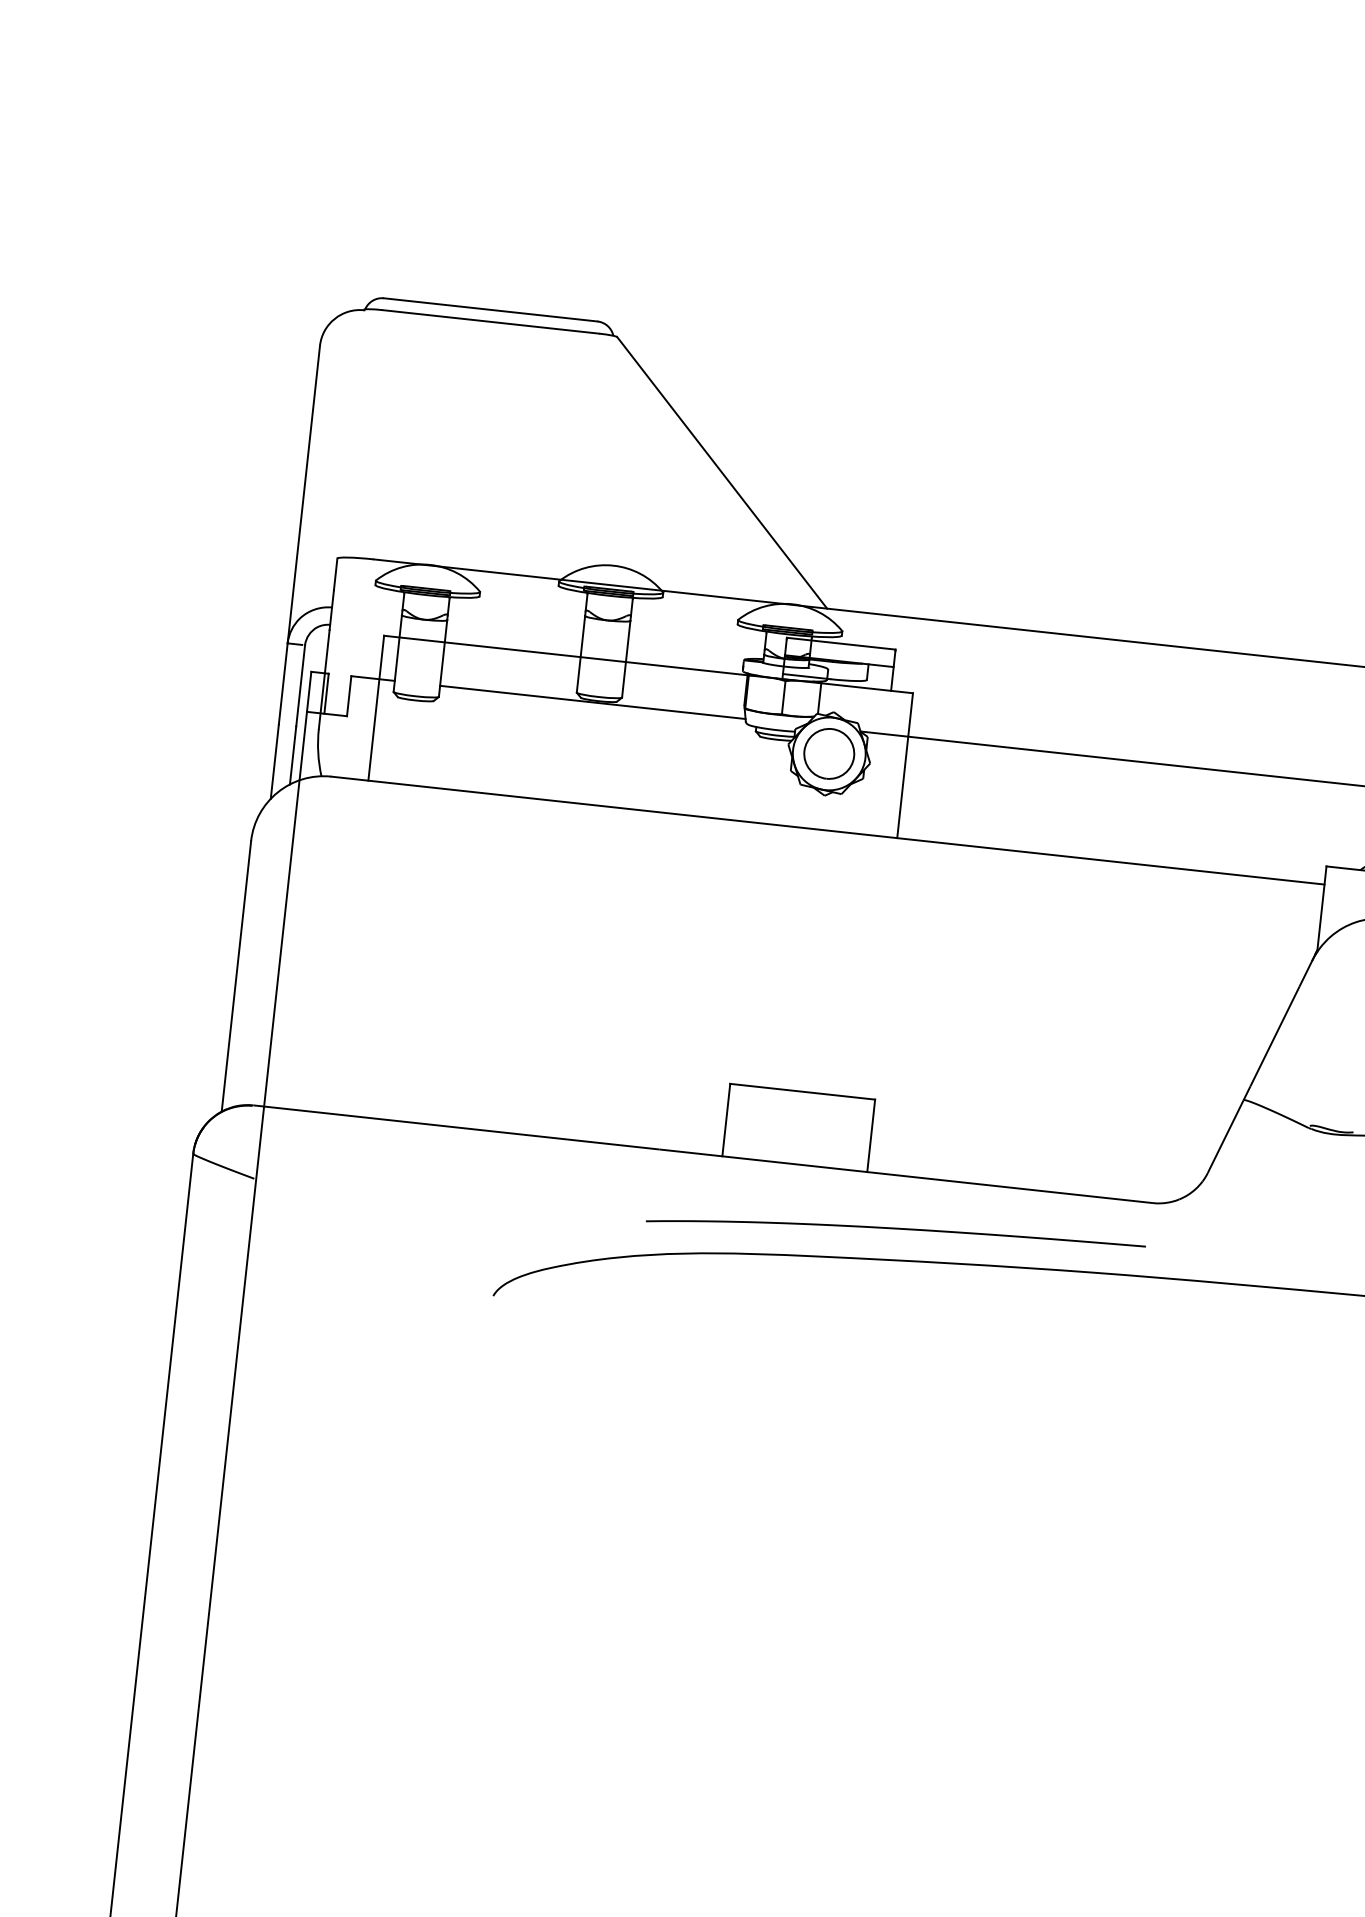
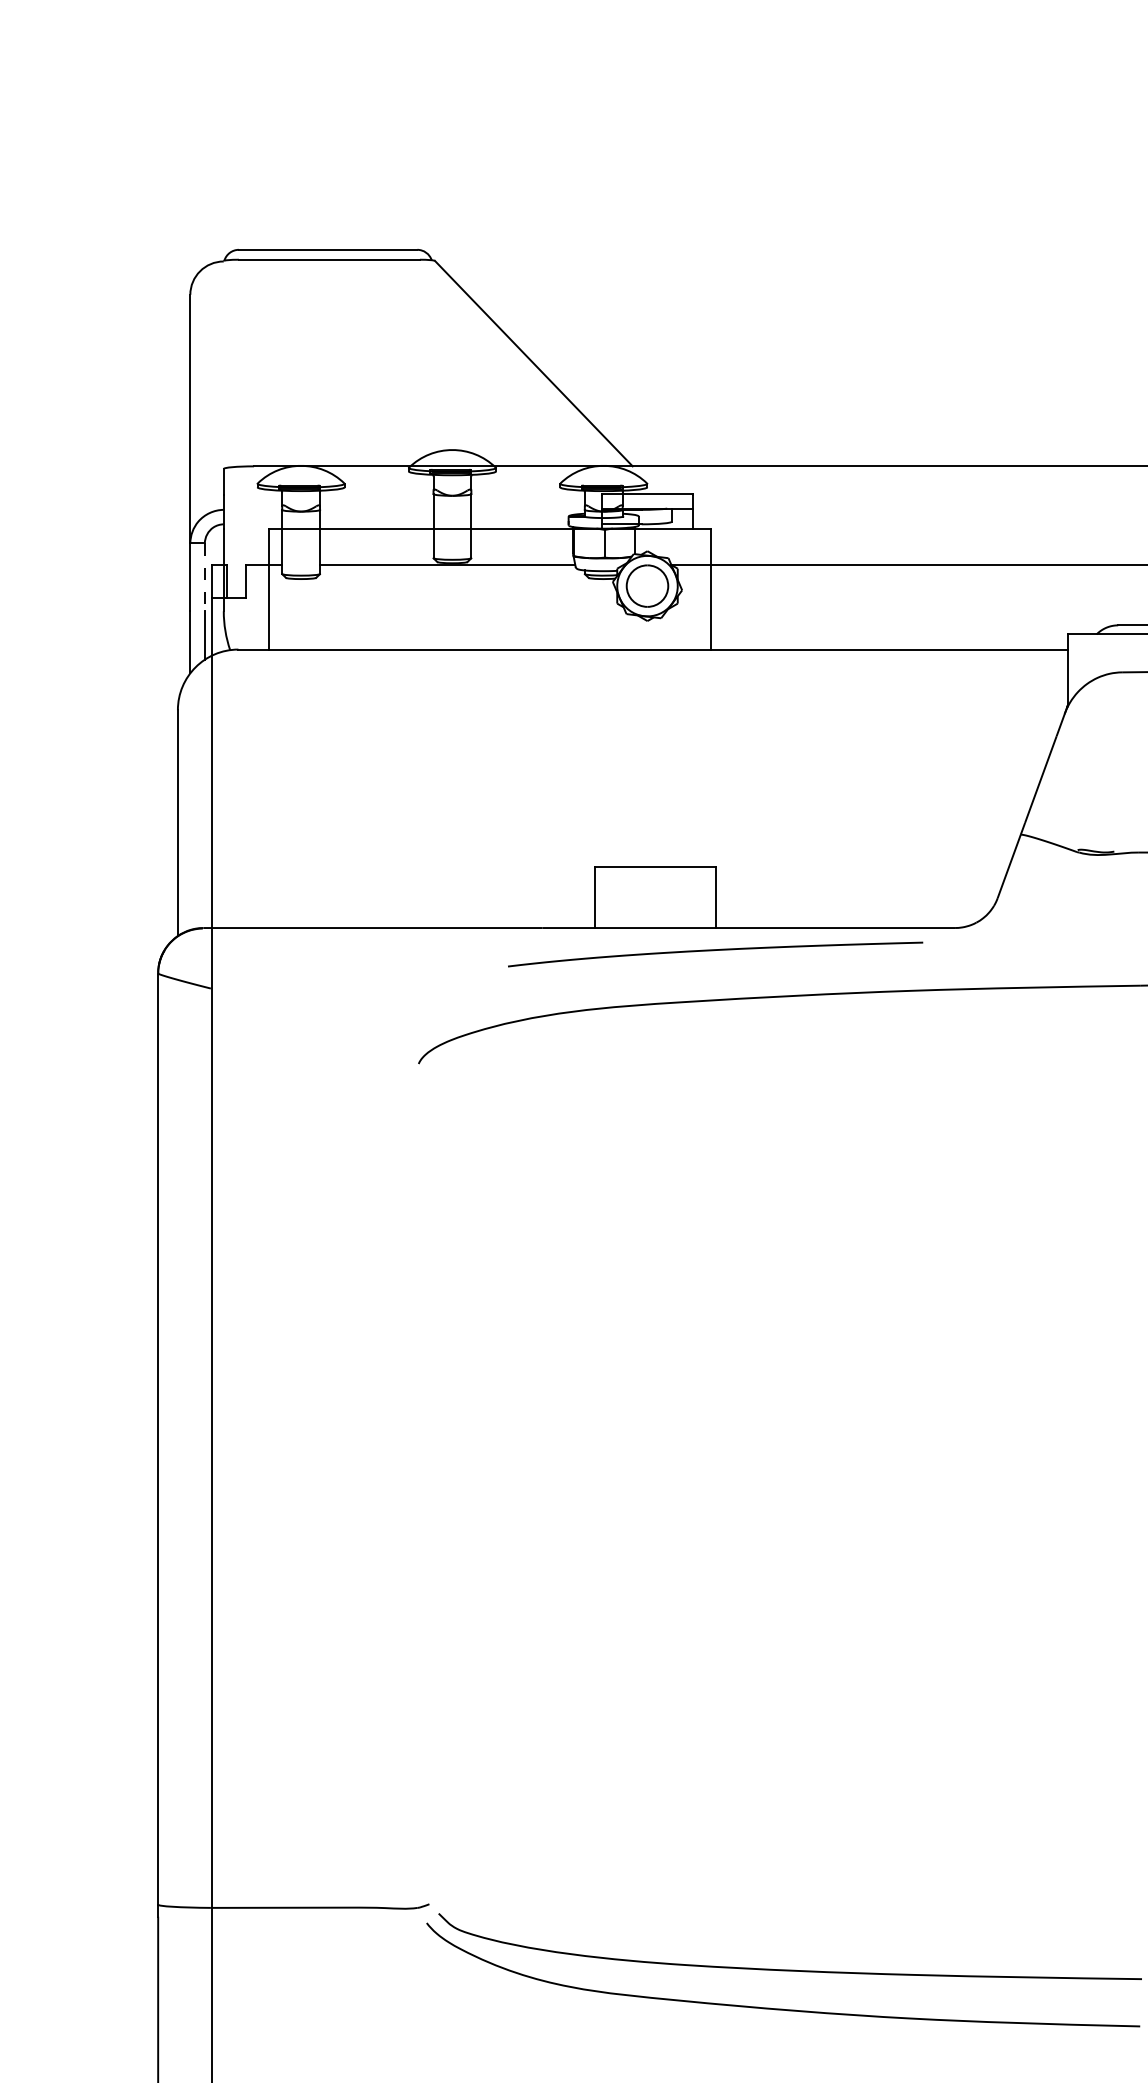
line: (300, 685) -> (204, 577), solid -> dashed
curve: (893, 1230) -> (713, 951), moved

